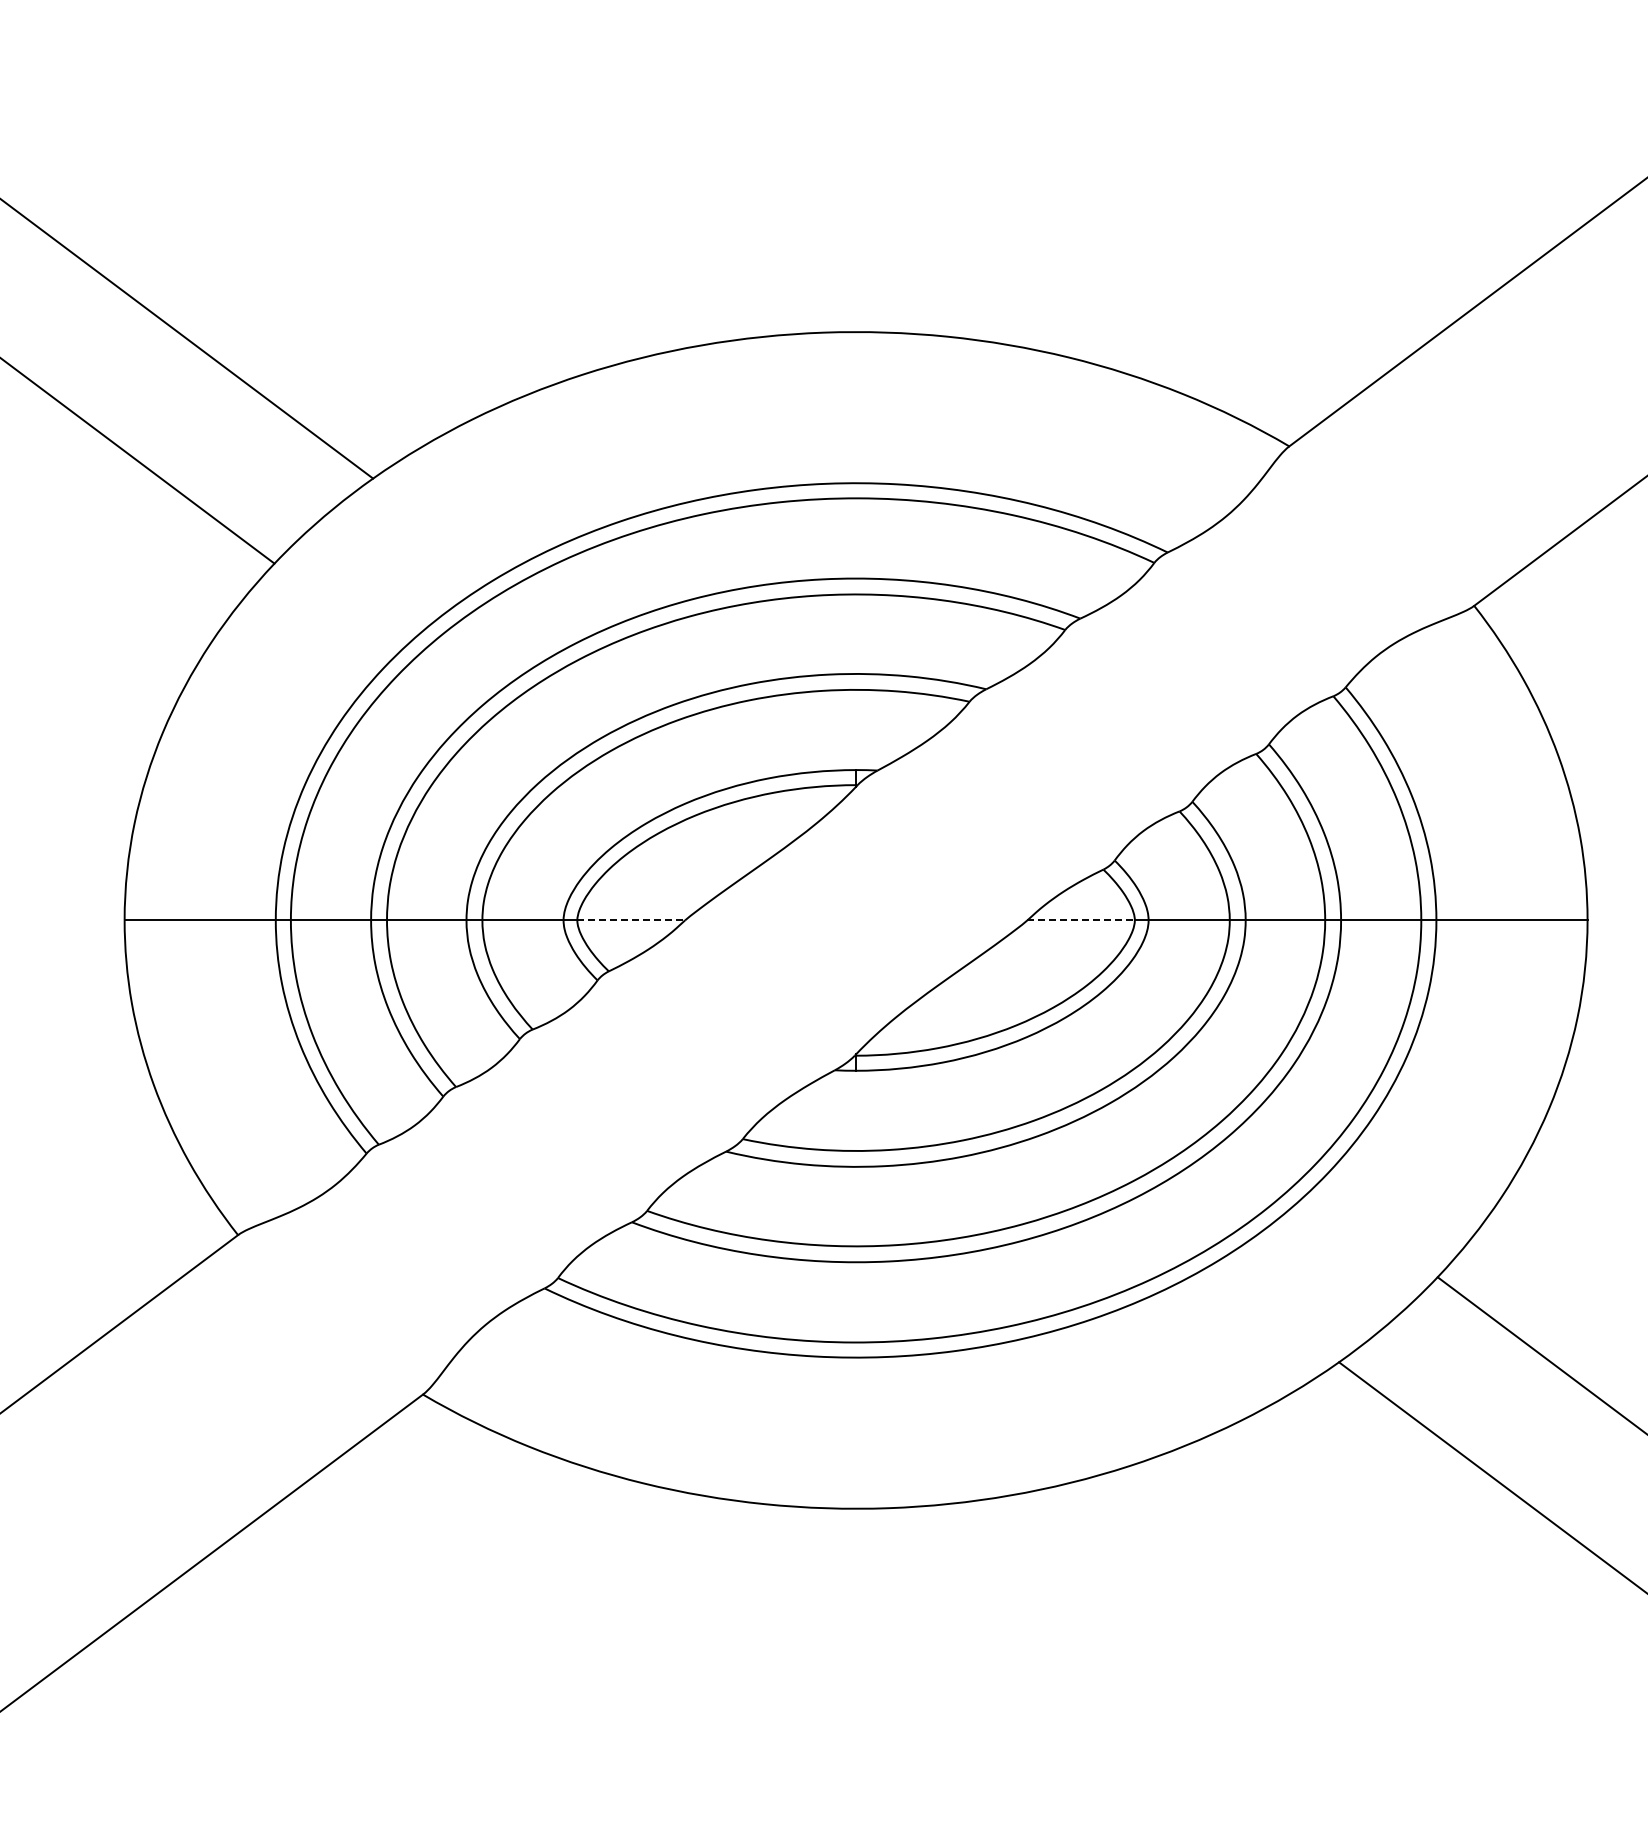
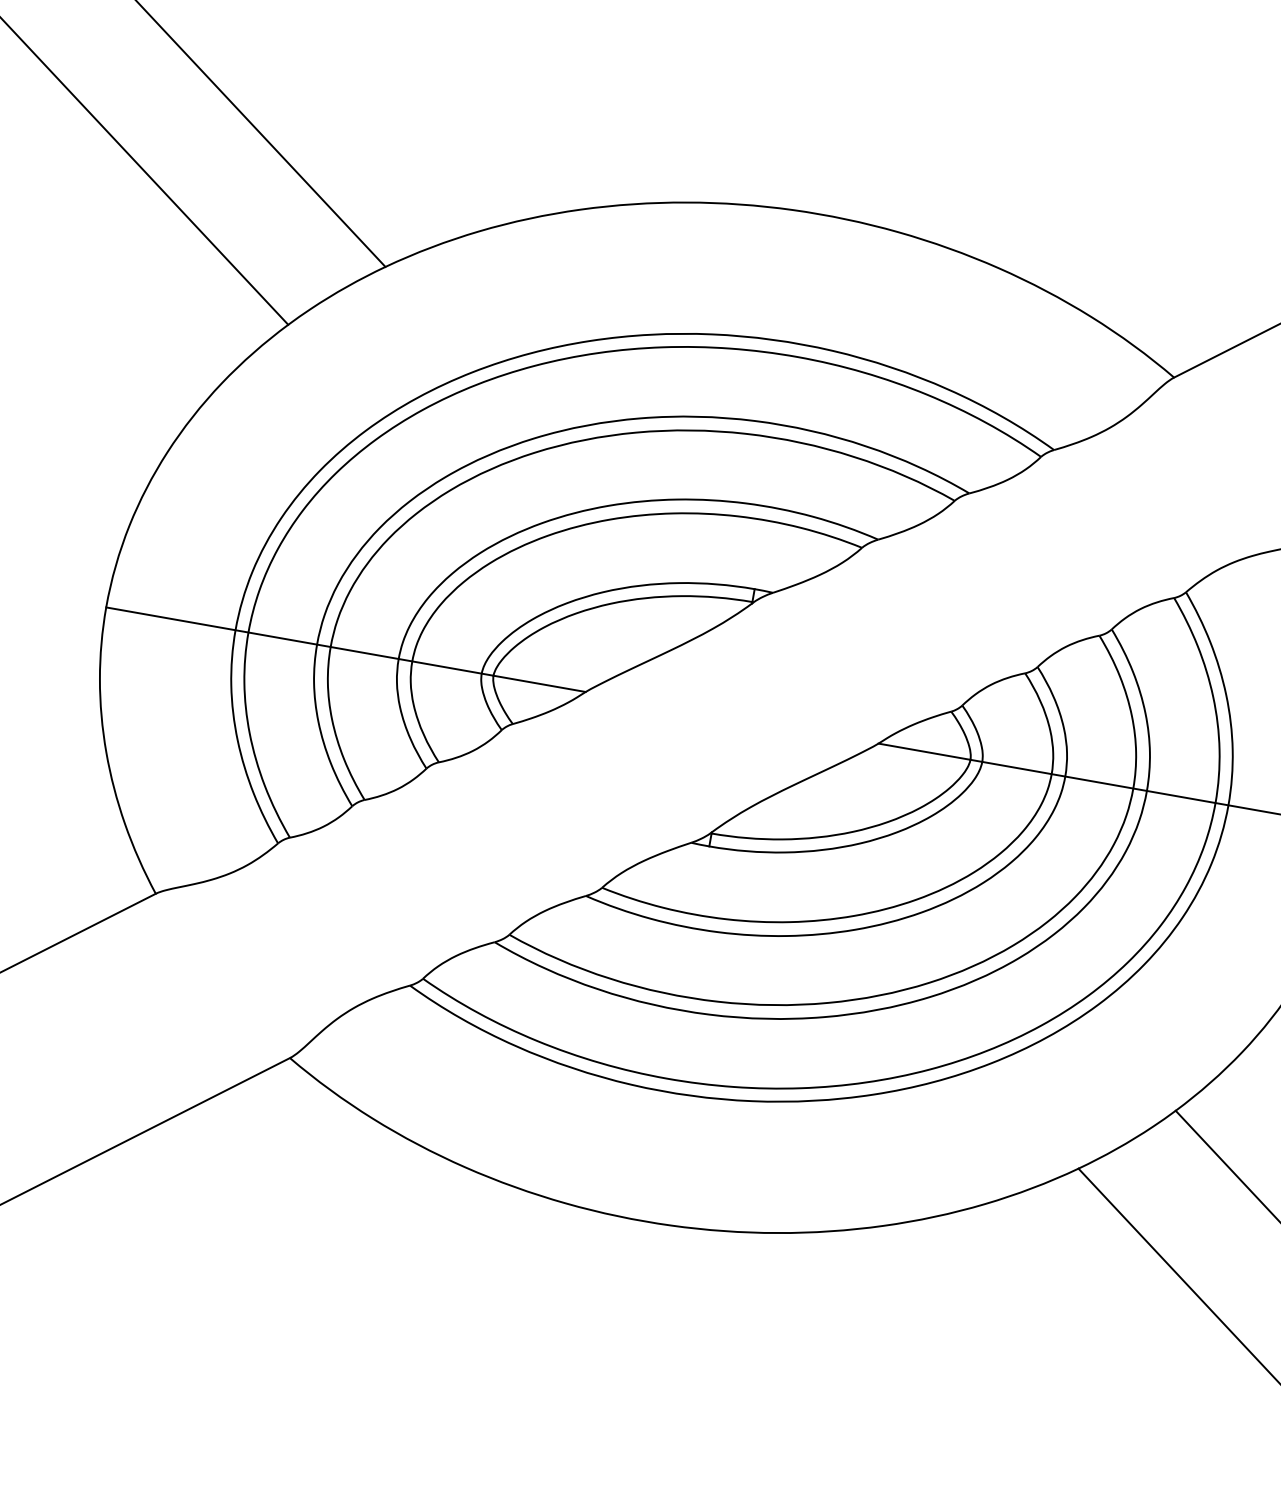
line: (631, 920) -> (539, 683), dashed -> solid
line: (1081, 920) -> (924, 751), dashed -> solid

